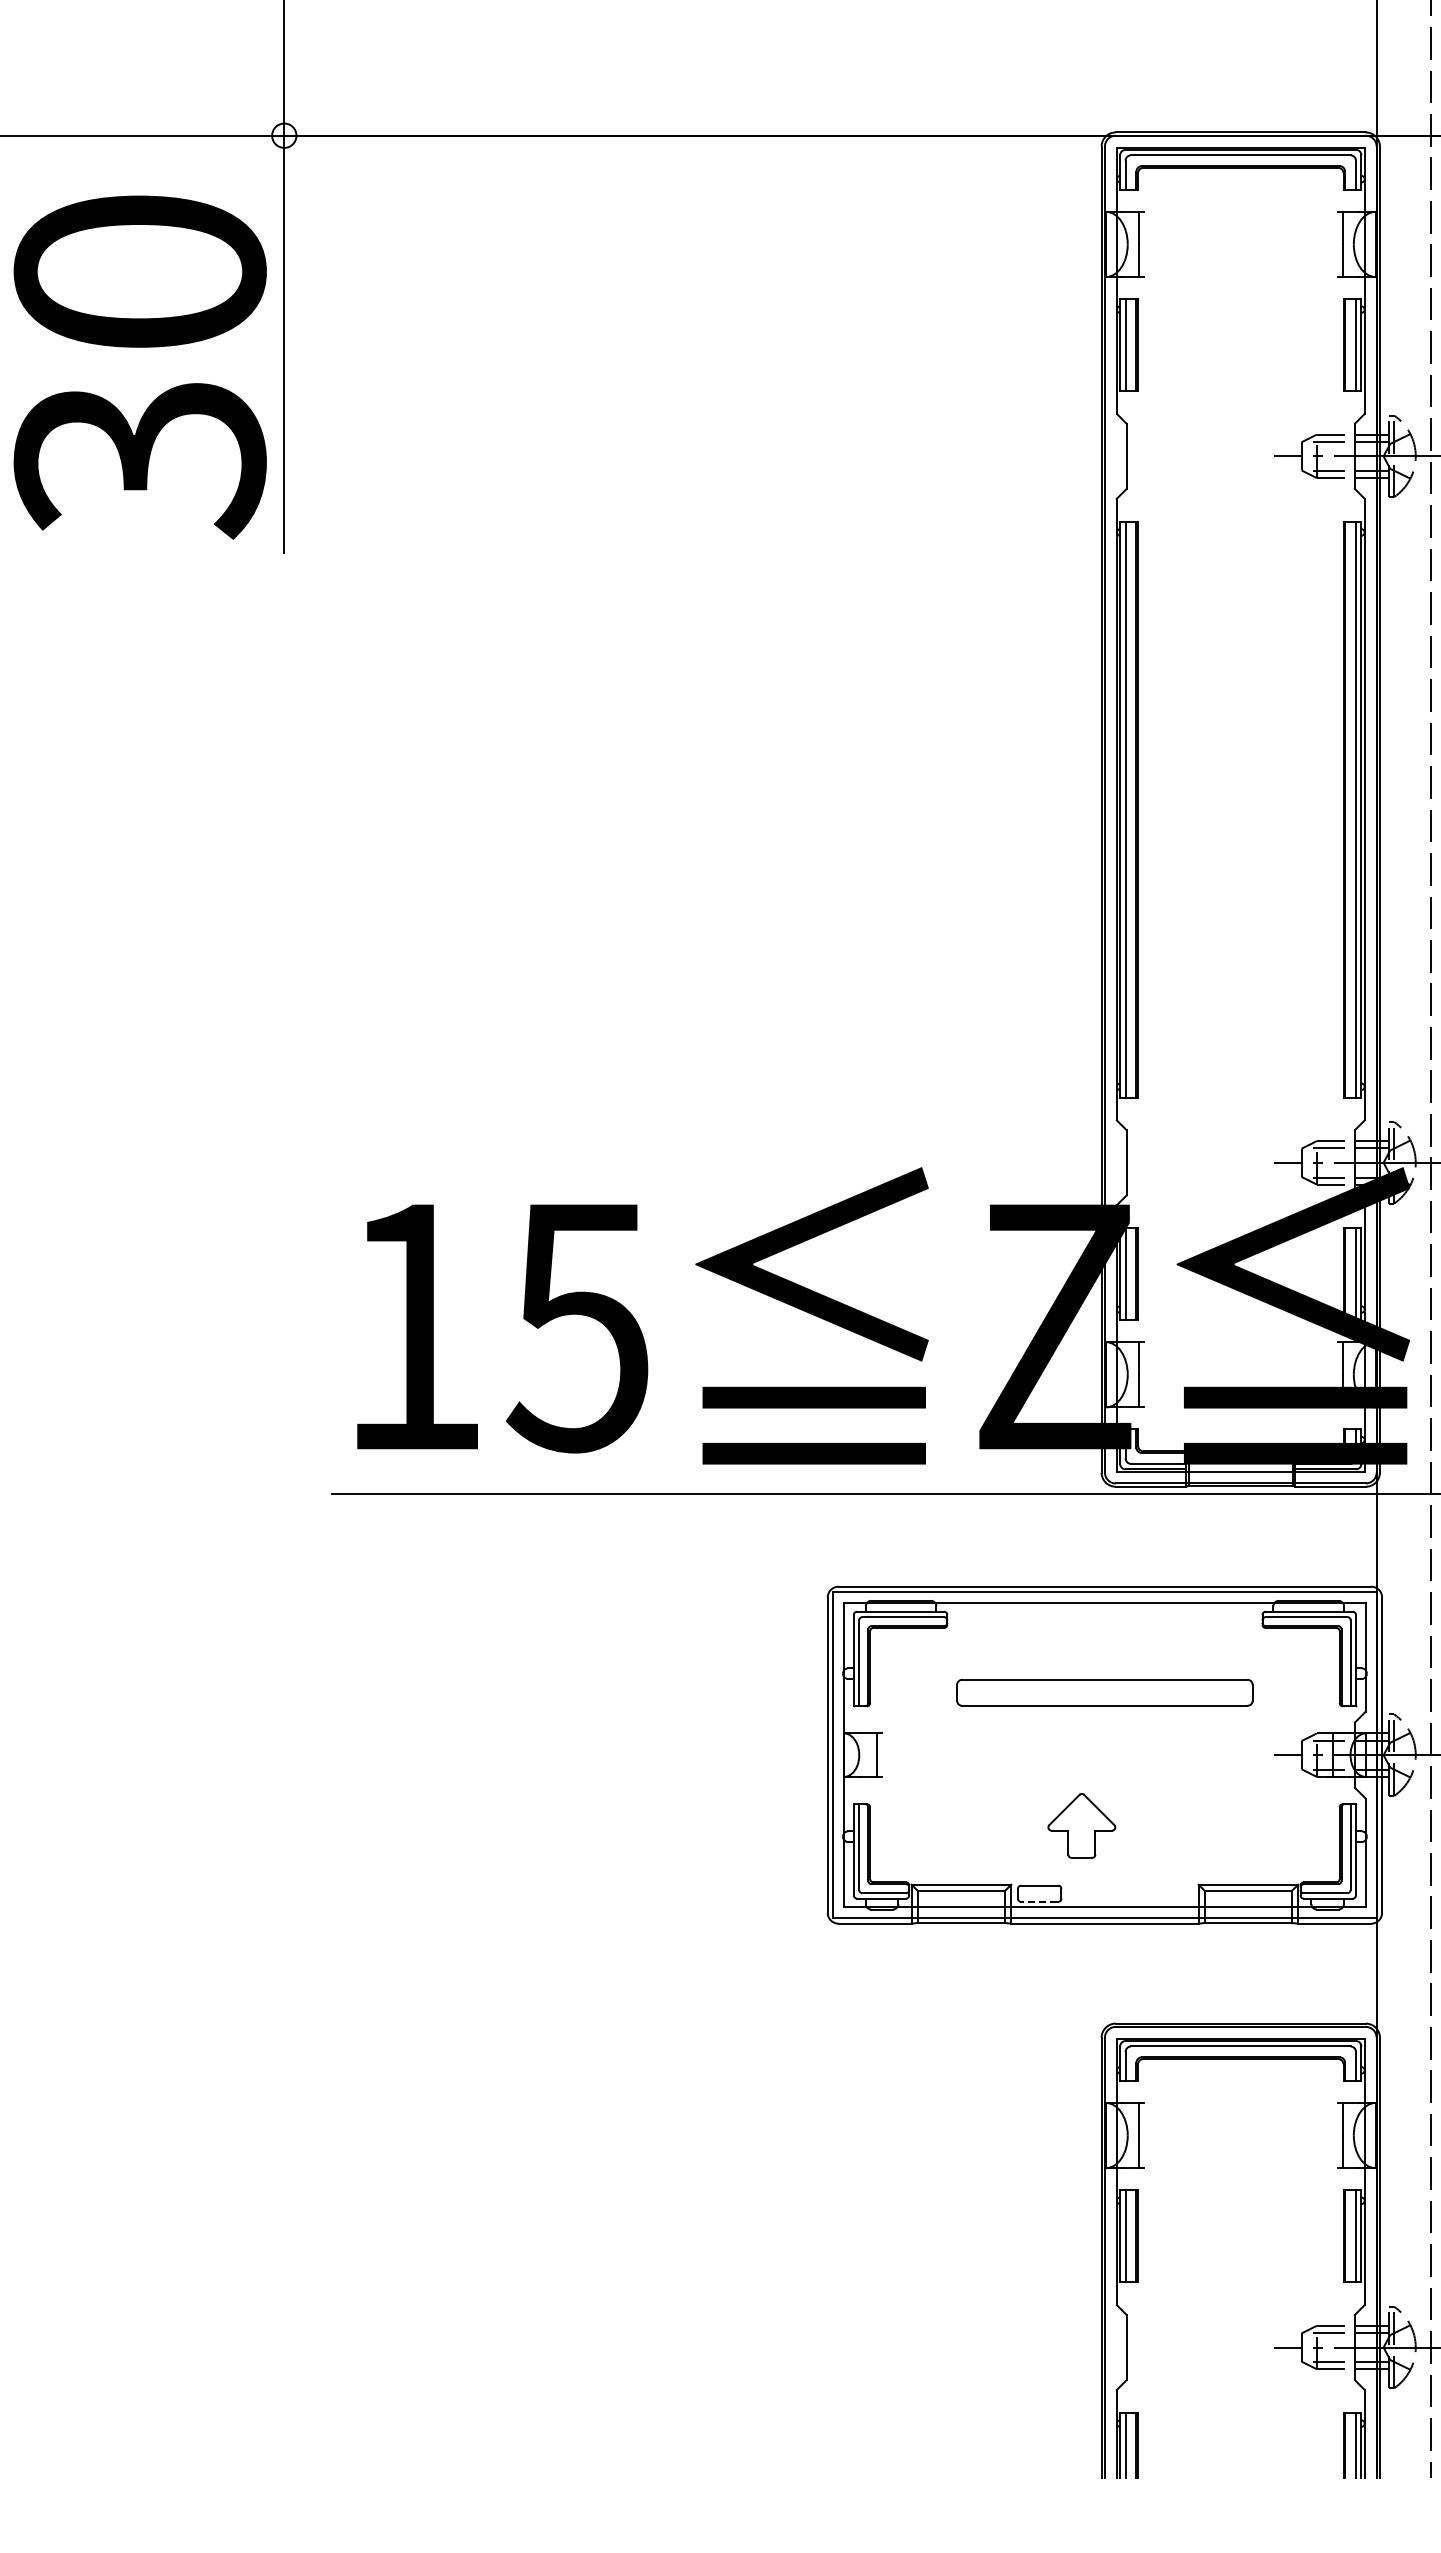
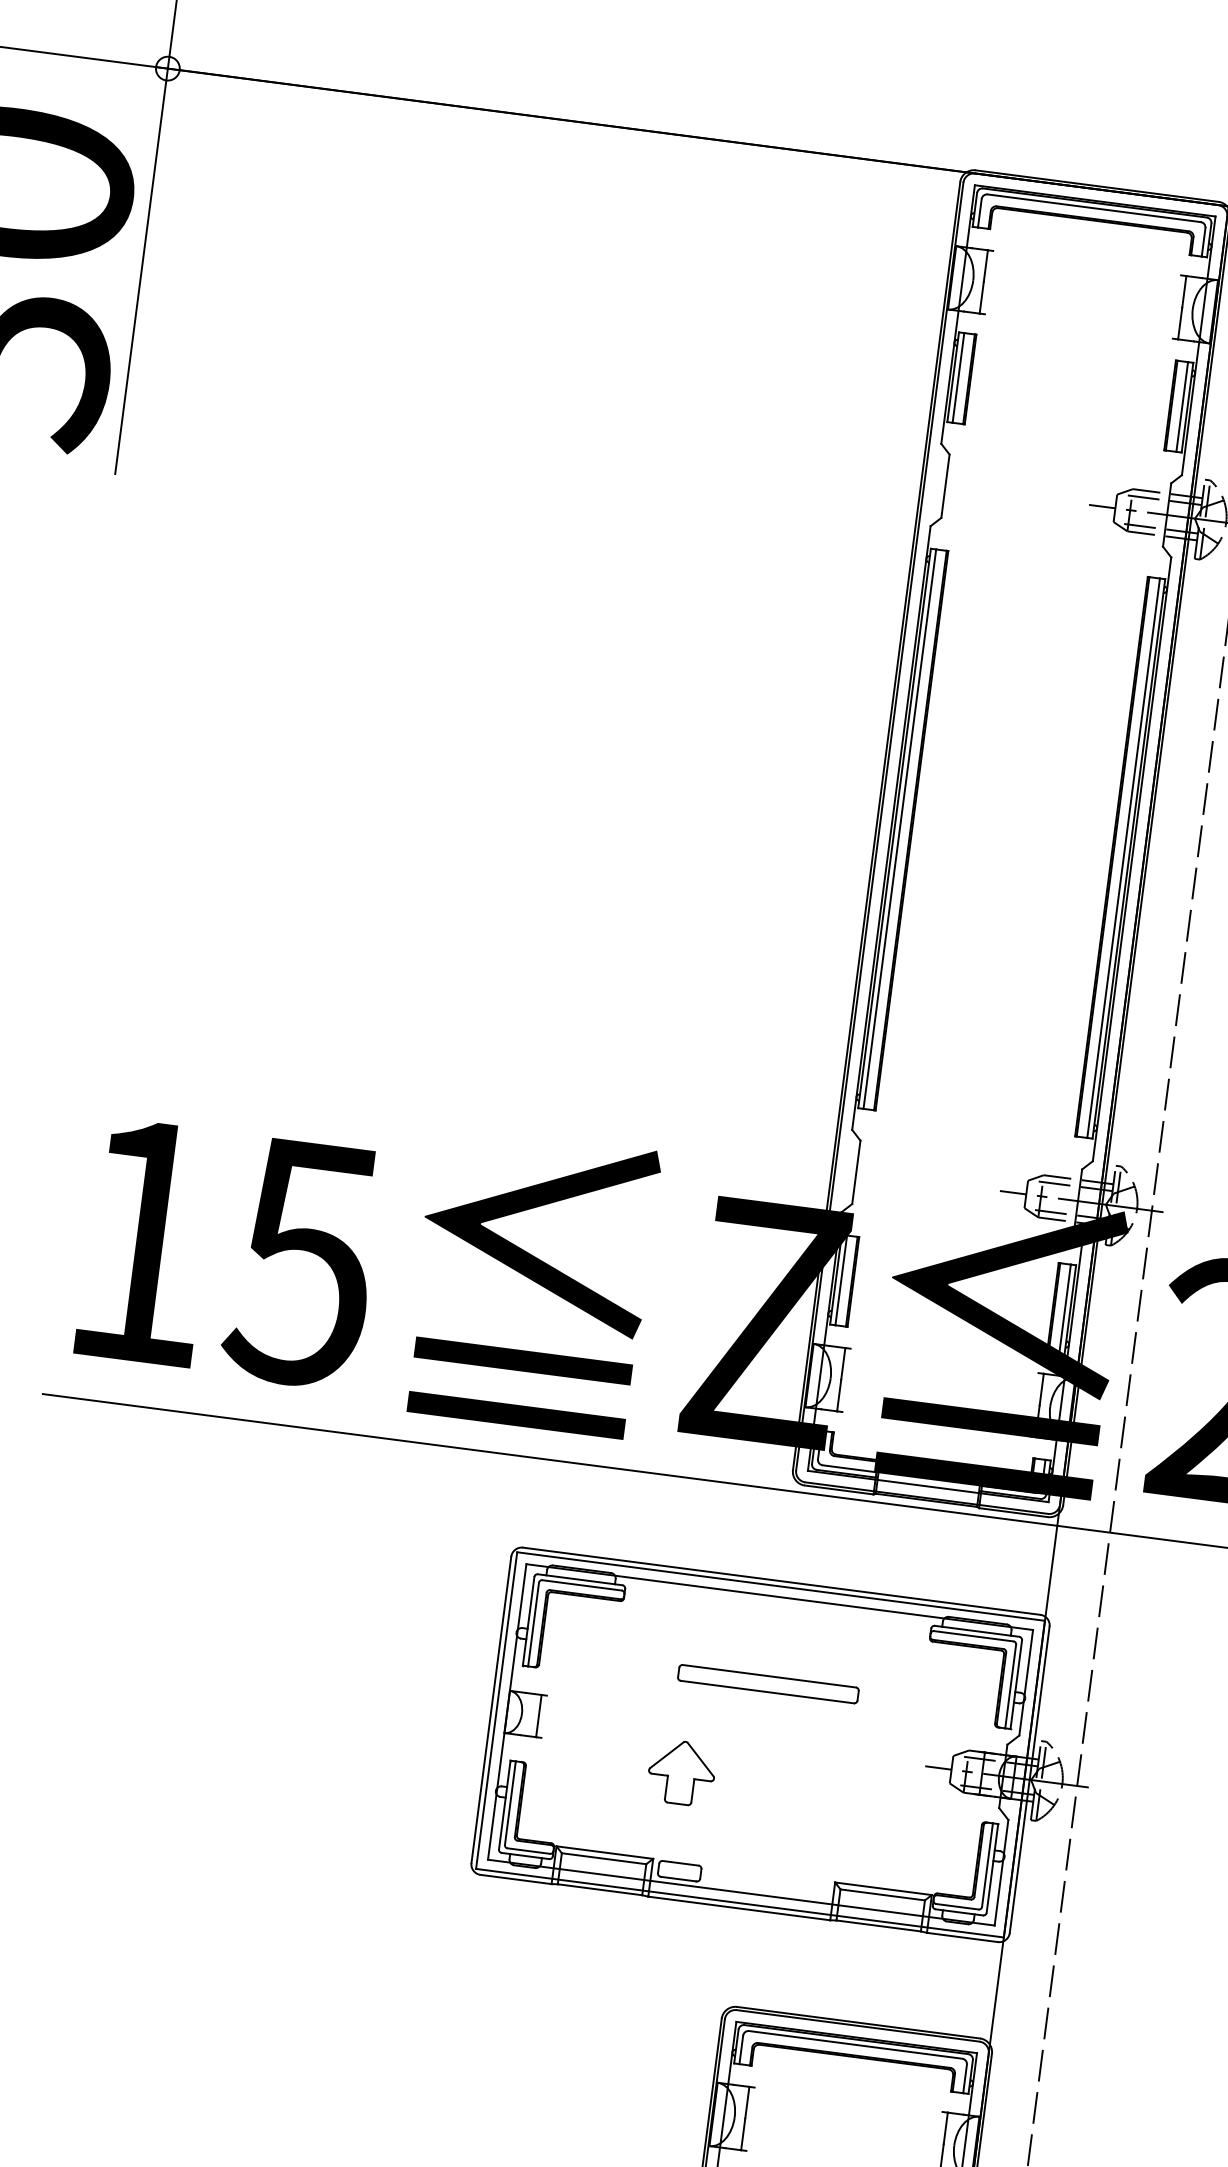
part: (1104, 1692) -> (768, 1683), size x0.62
part: (1081, 1825) -> (681, 1772), moved
line: (1039, 1901) -> (678, 1878), dashed -> solid

